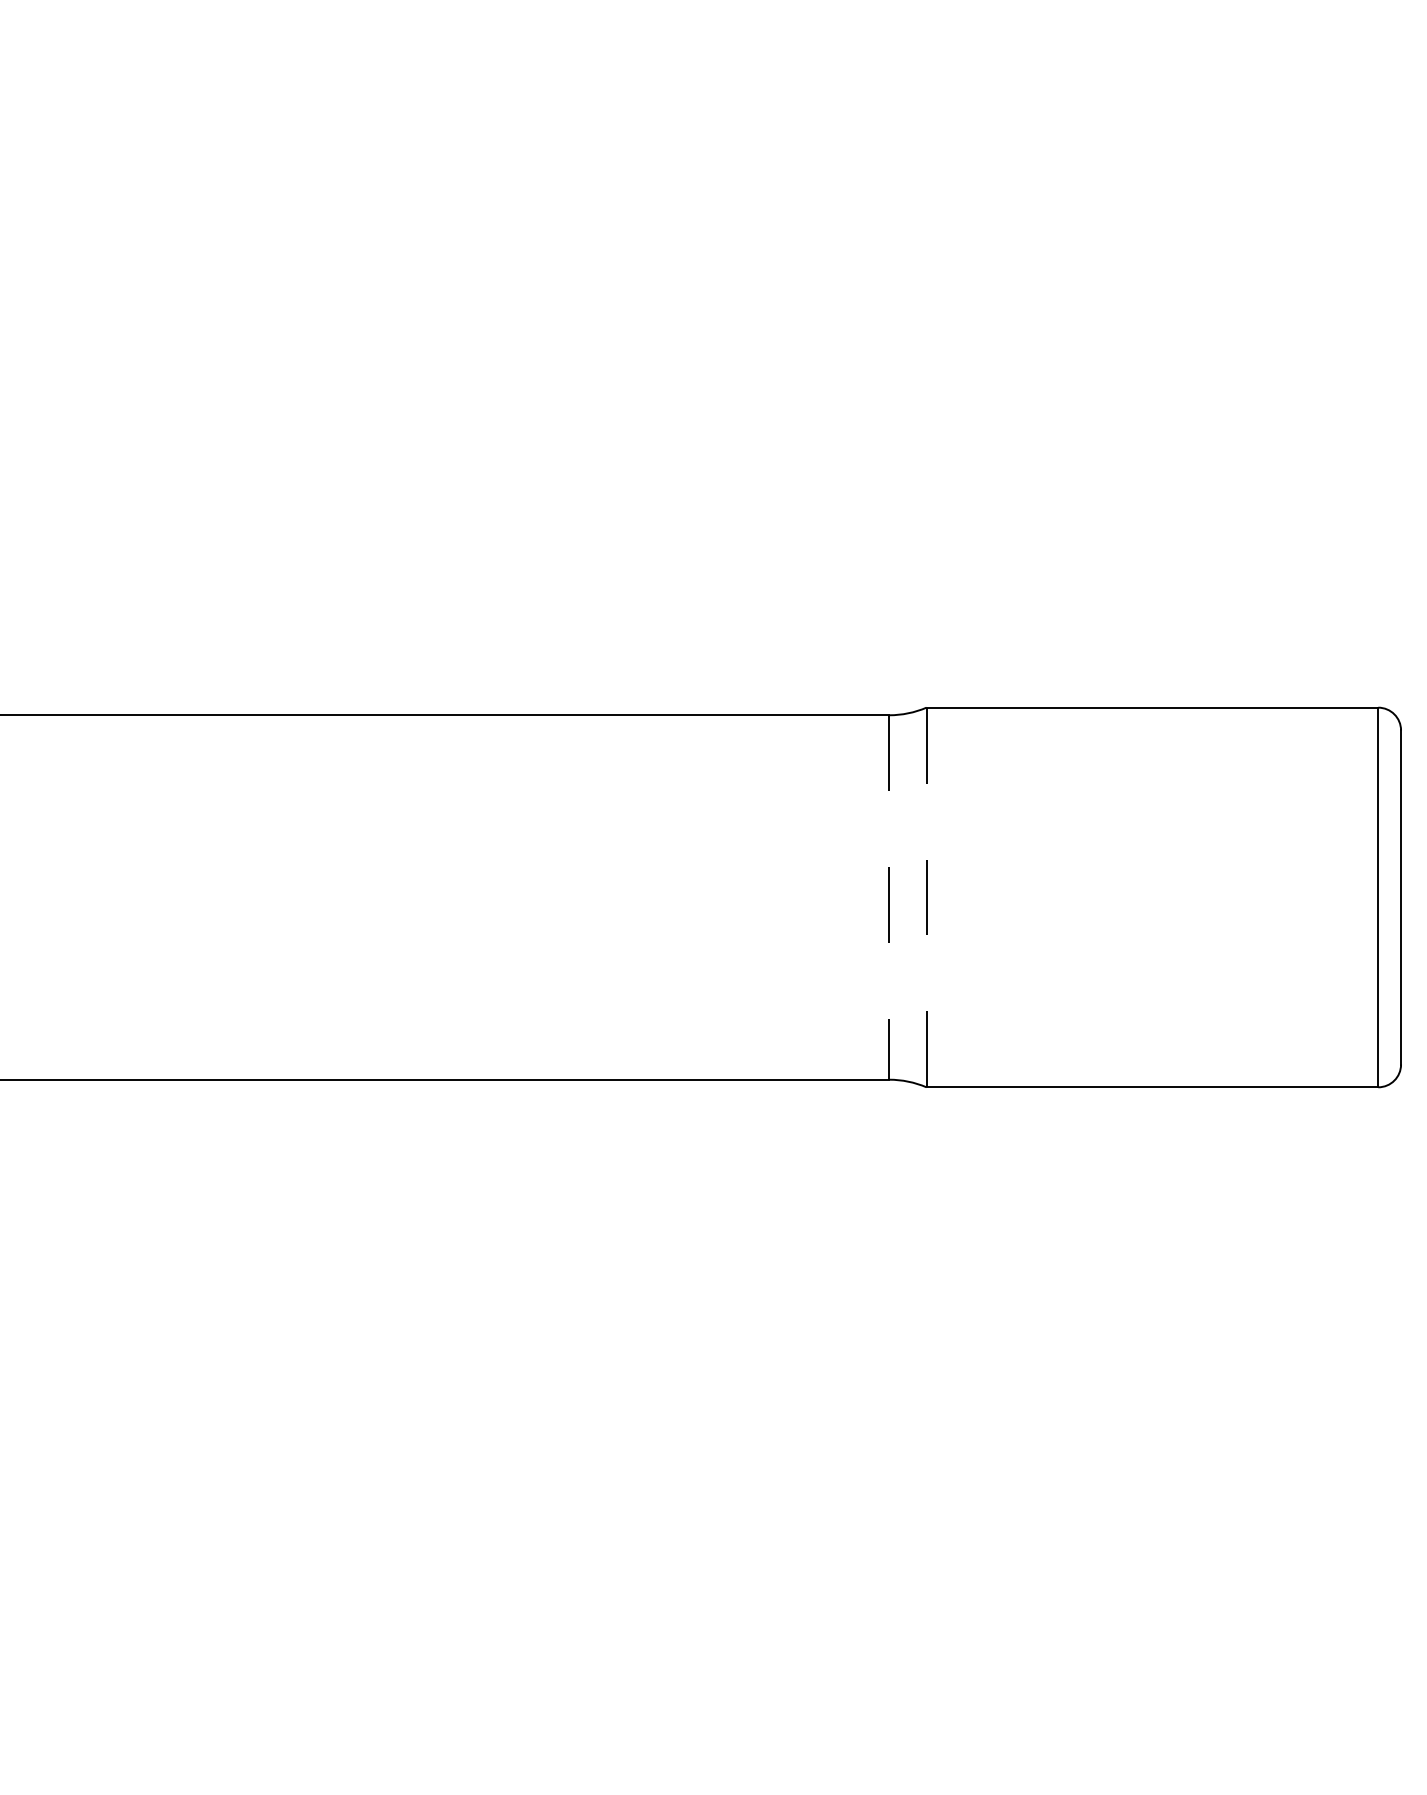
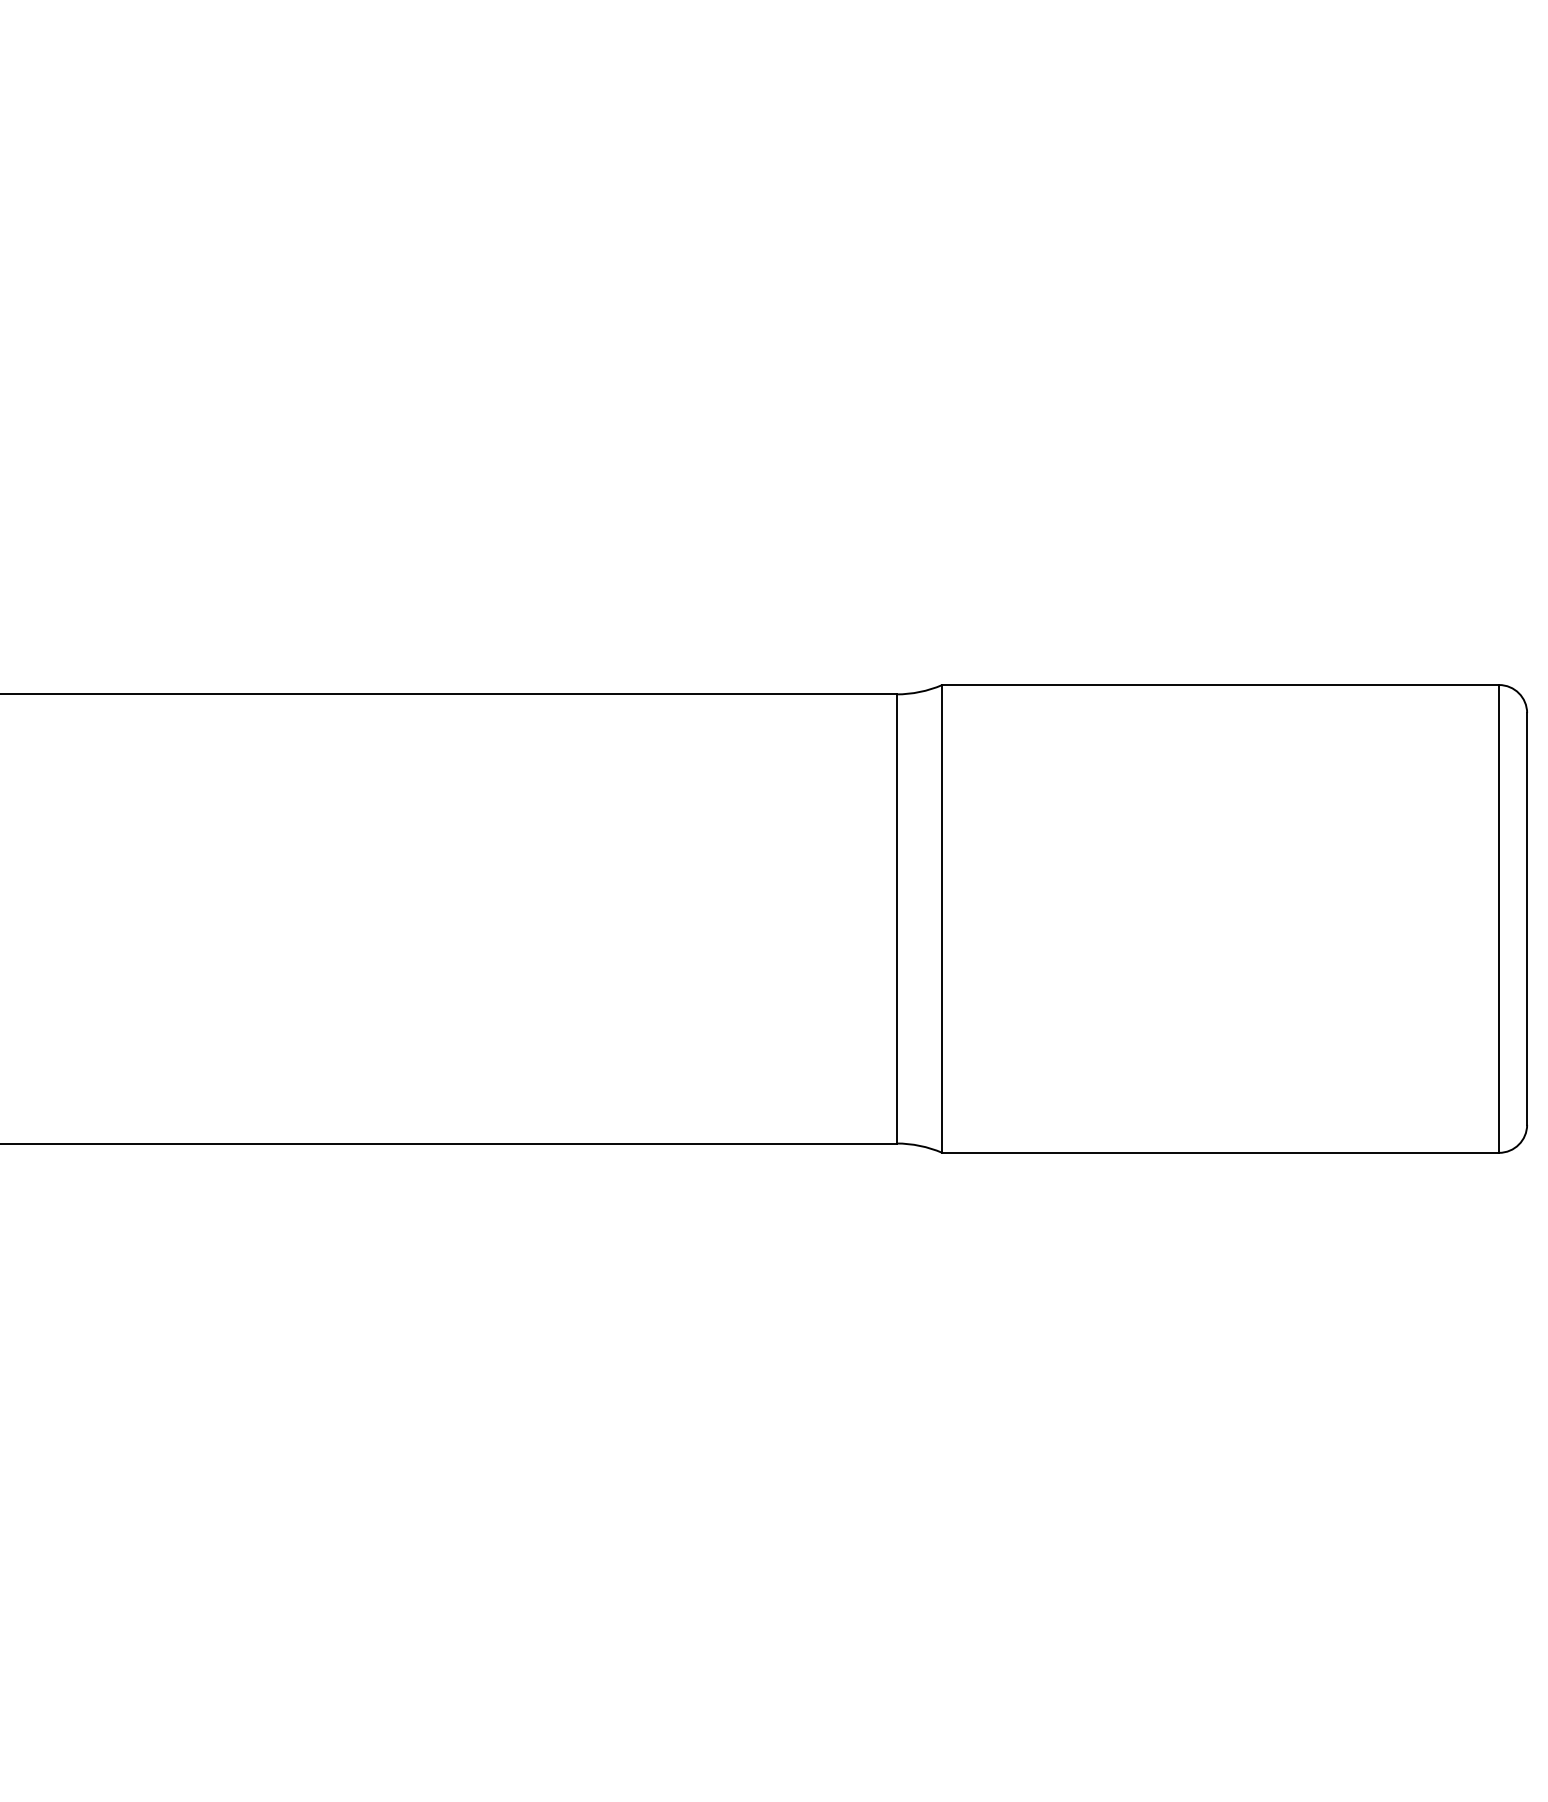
line: (889, 897) -> (896, 918), dashed -> solid
line: (926, 897) -> (942, 918), dashed -> solid

